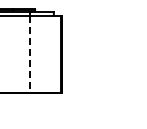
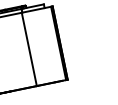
line: (29, 54) -> (29, 49), dashed -> solid

